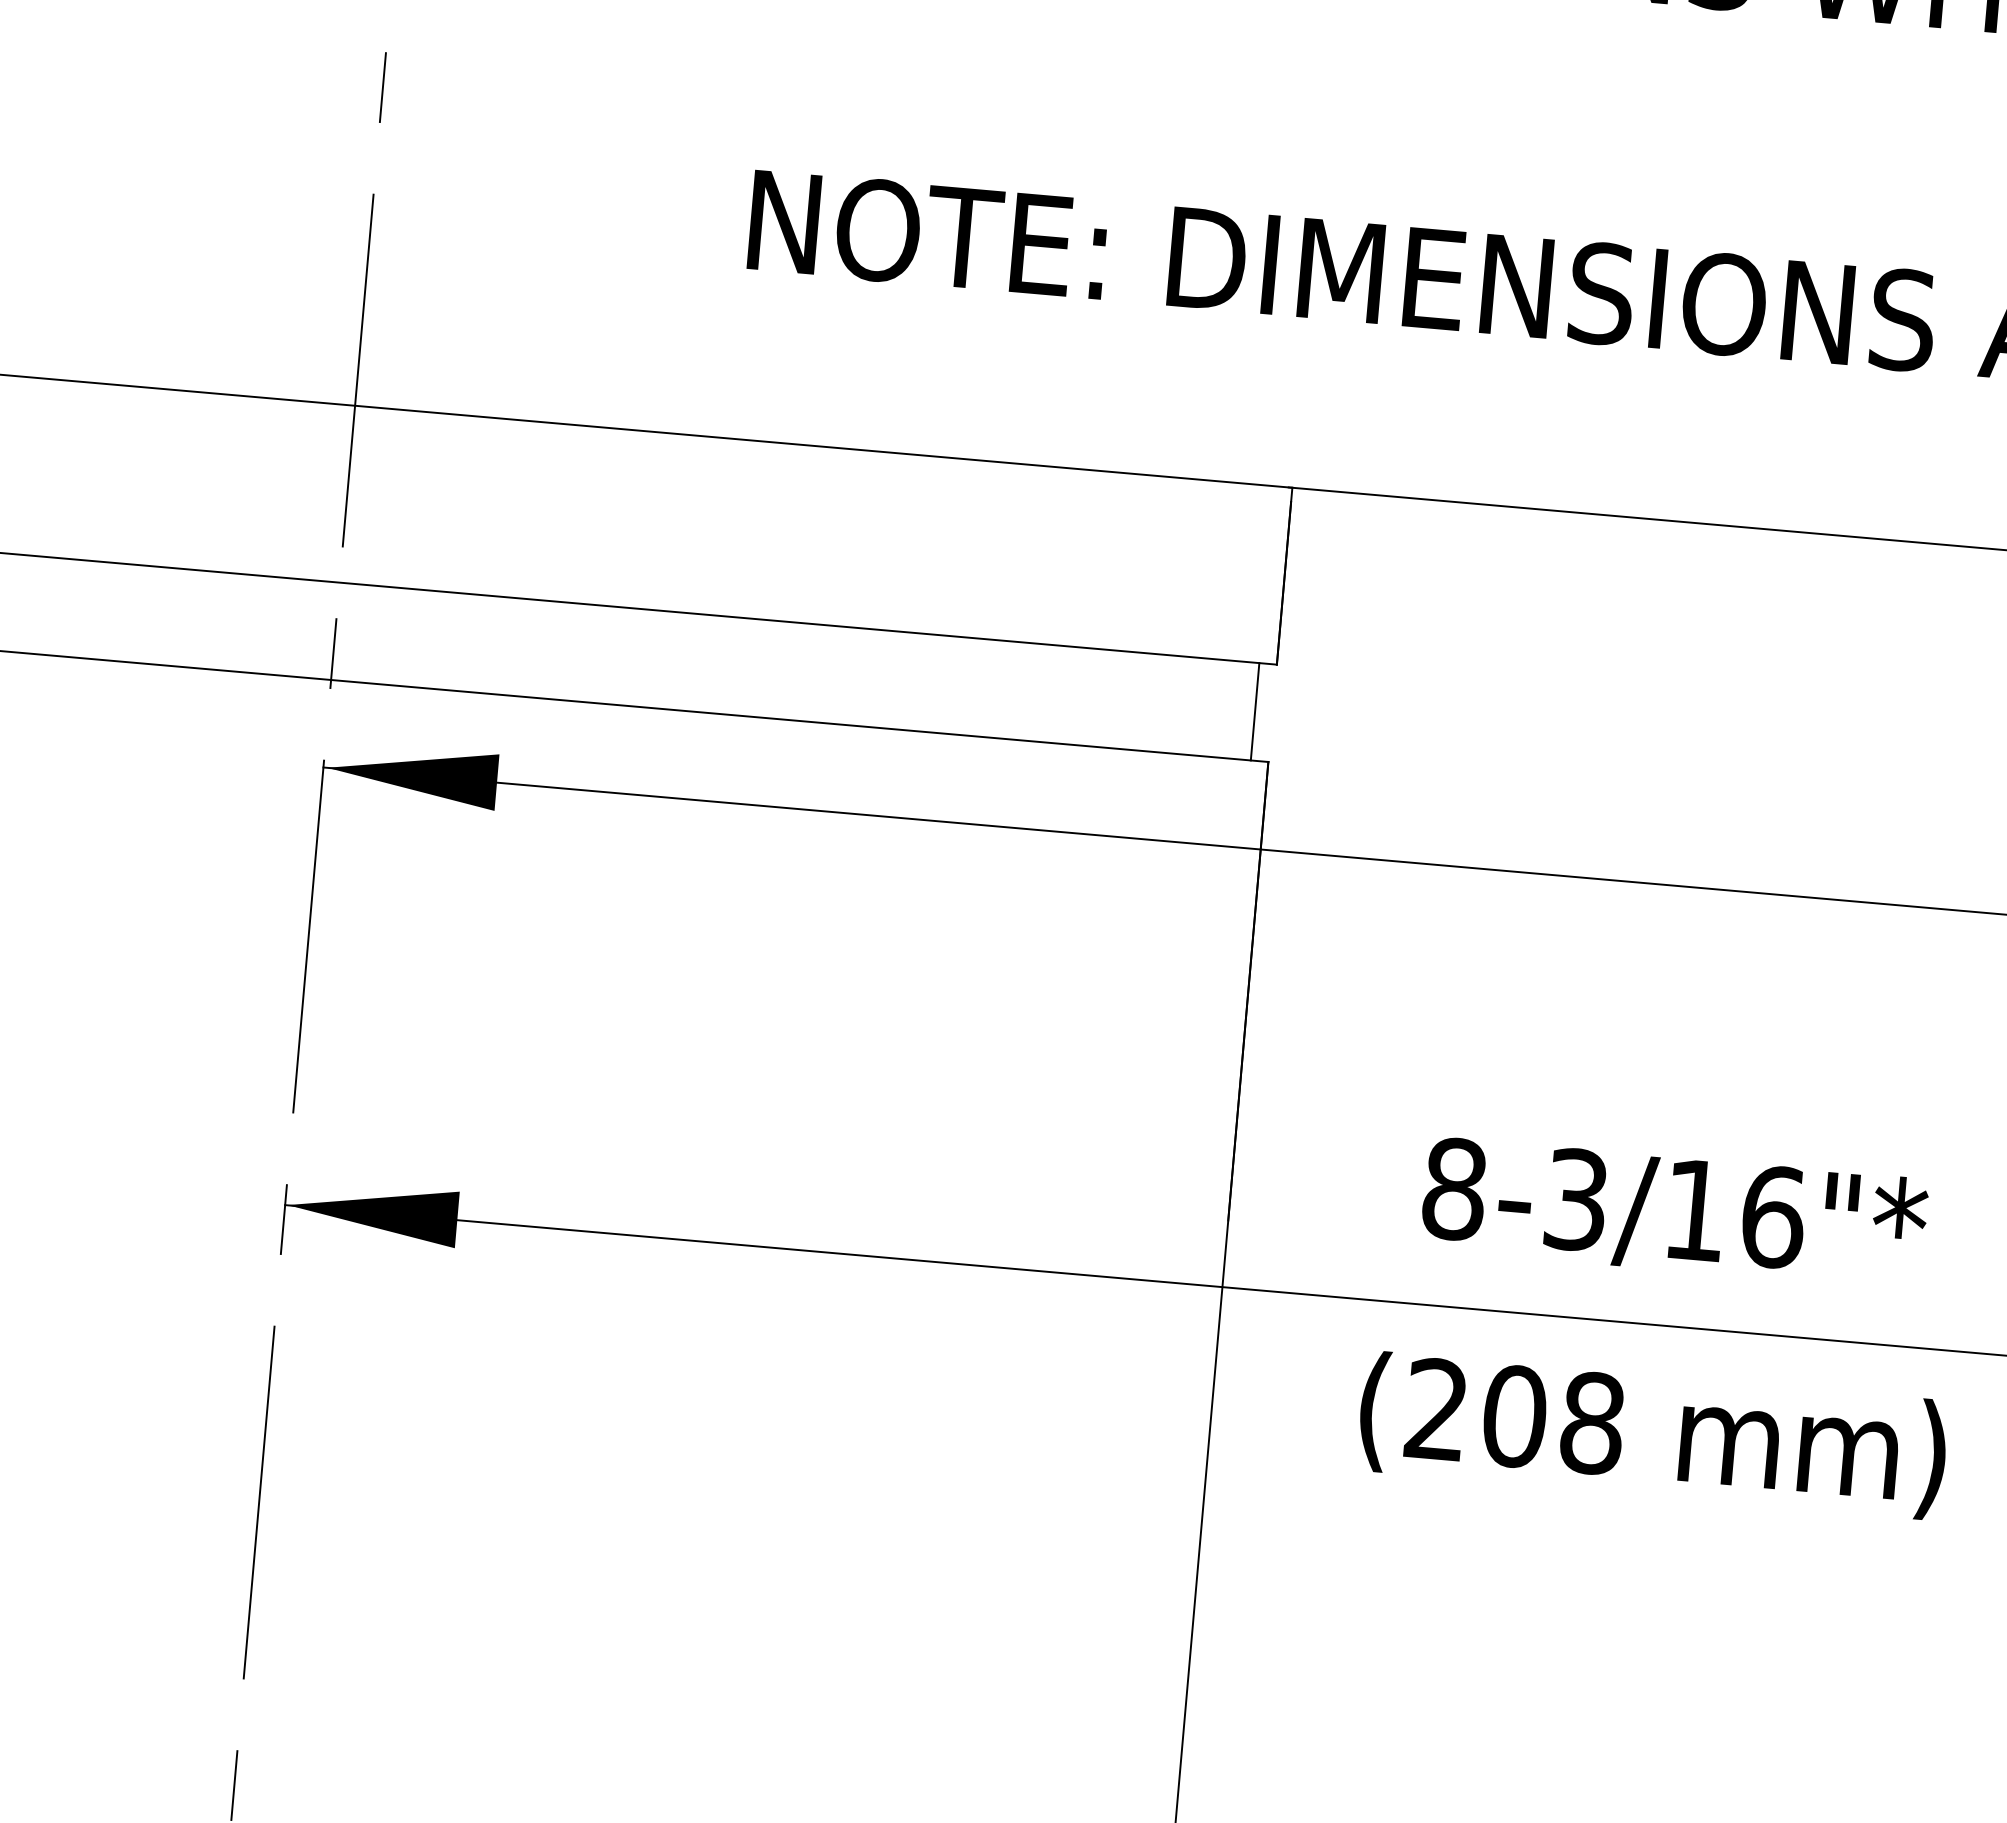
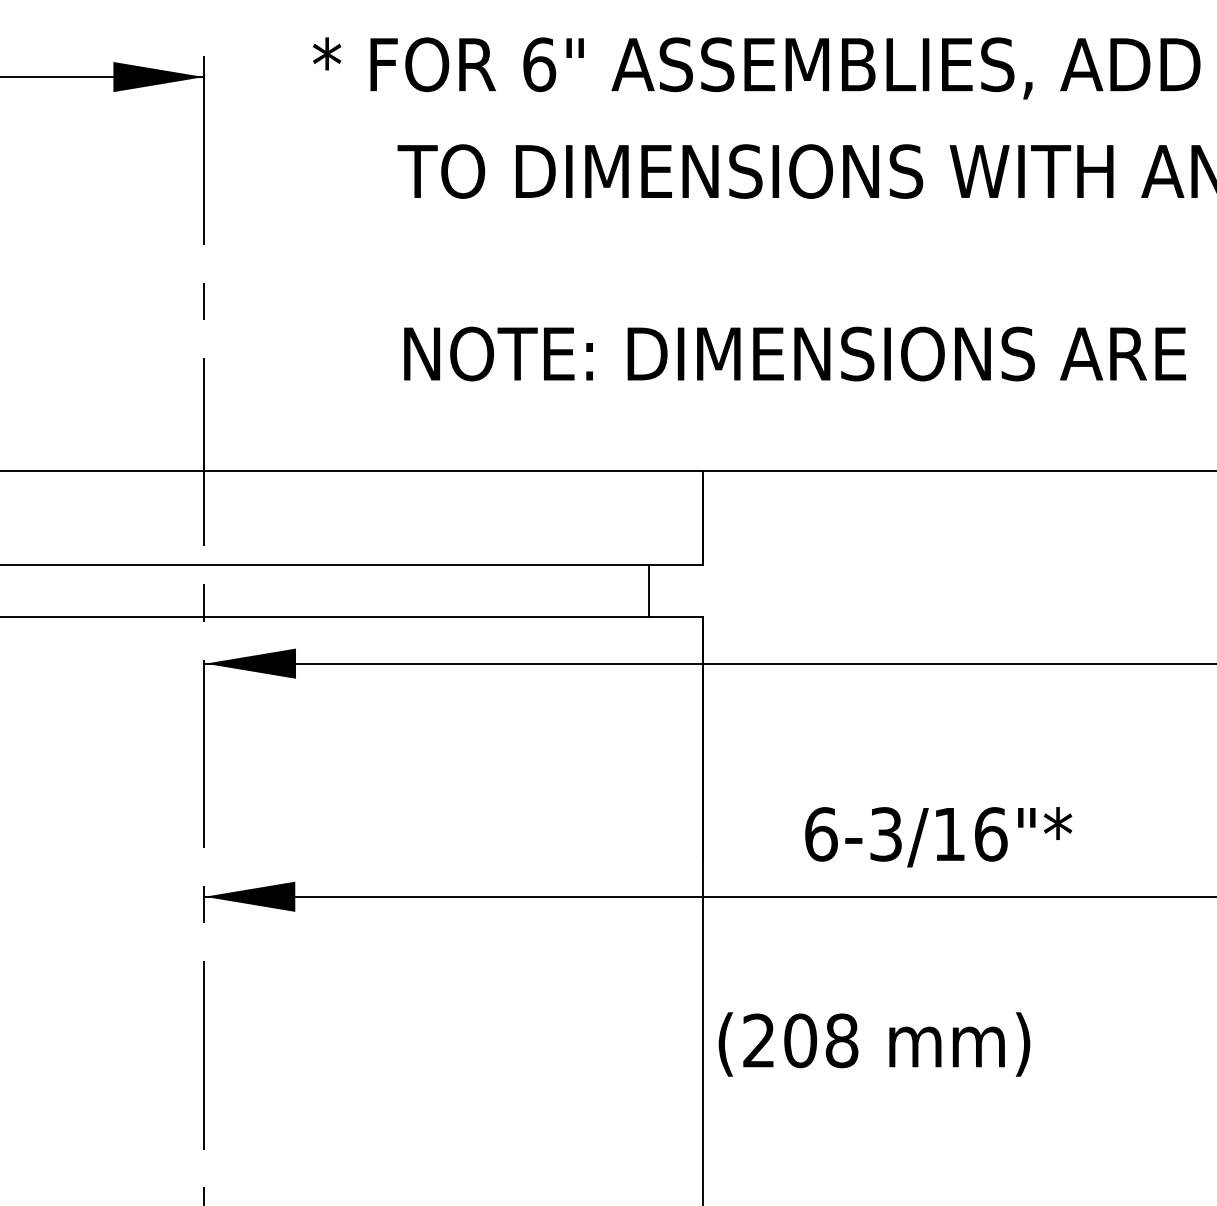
line: (1254, 712) -> (648, 591), moved
text: (1455, 1189) -> (821, 834), 8-3/16"* -> 6-3/16"*
text: (1652, 1435) -> (874, 1044), moved

